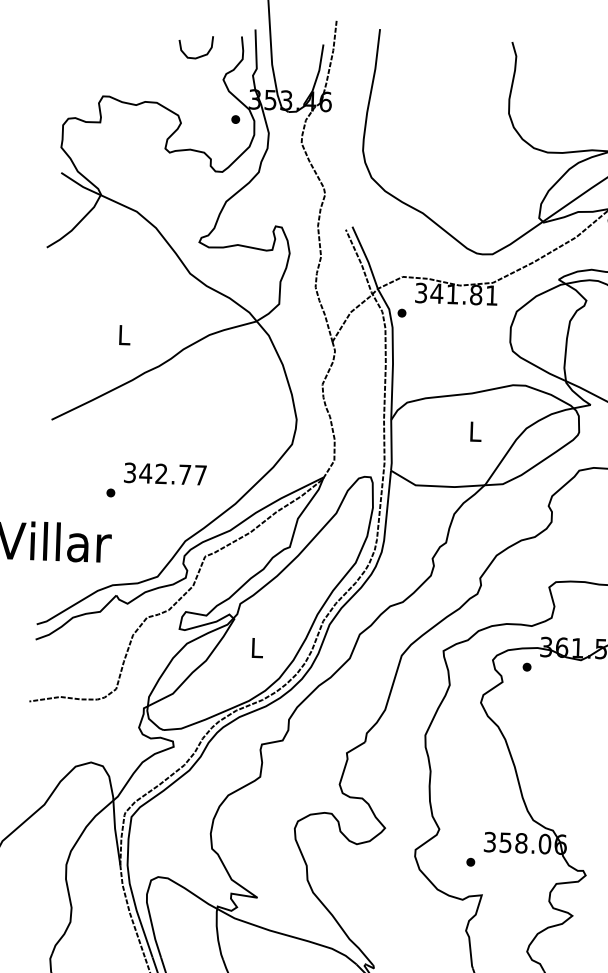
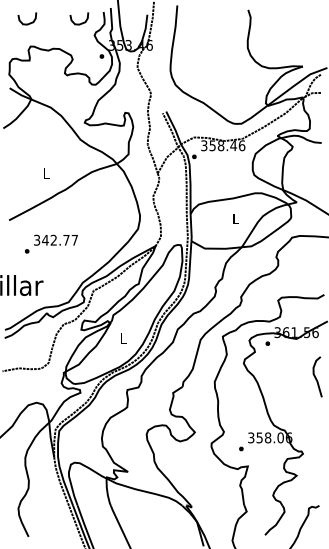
curve: (102, 51) -> (29, 22), added
text: (464, 294) -> (227, 145), 341.81 -> 358.46
text: (156, 479) -> (51, 243), moved

